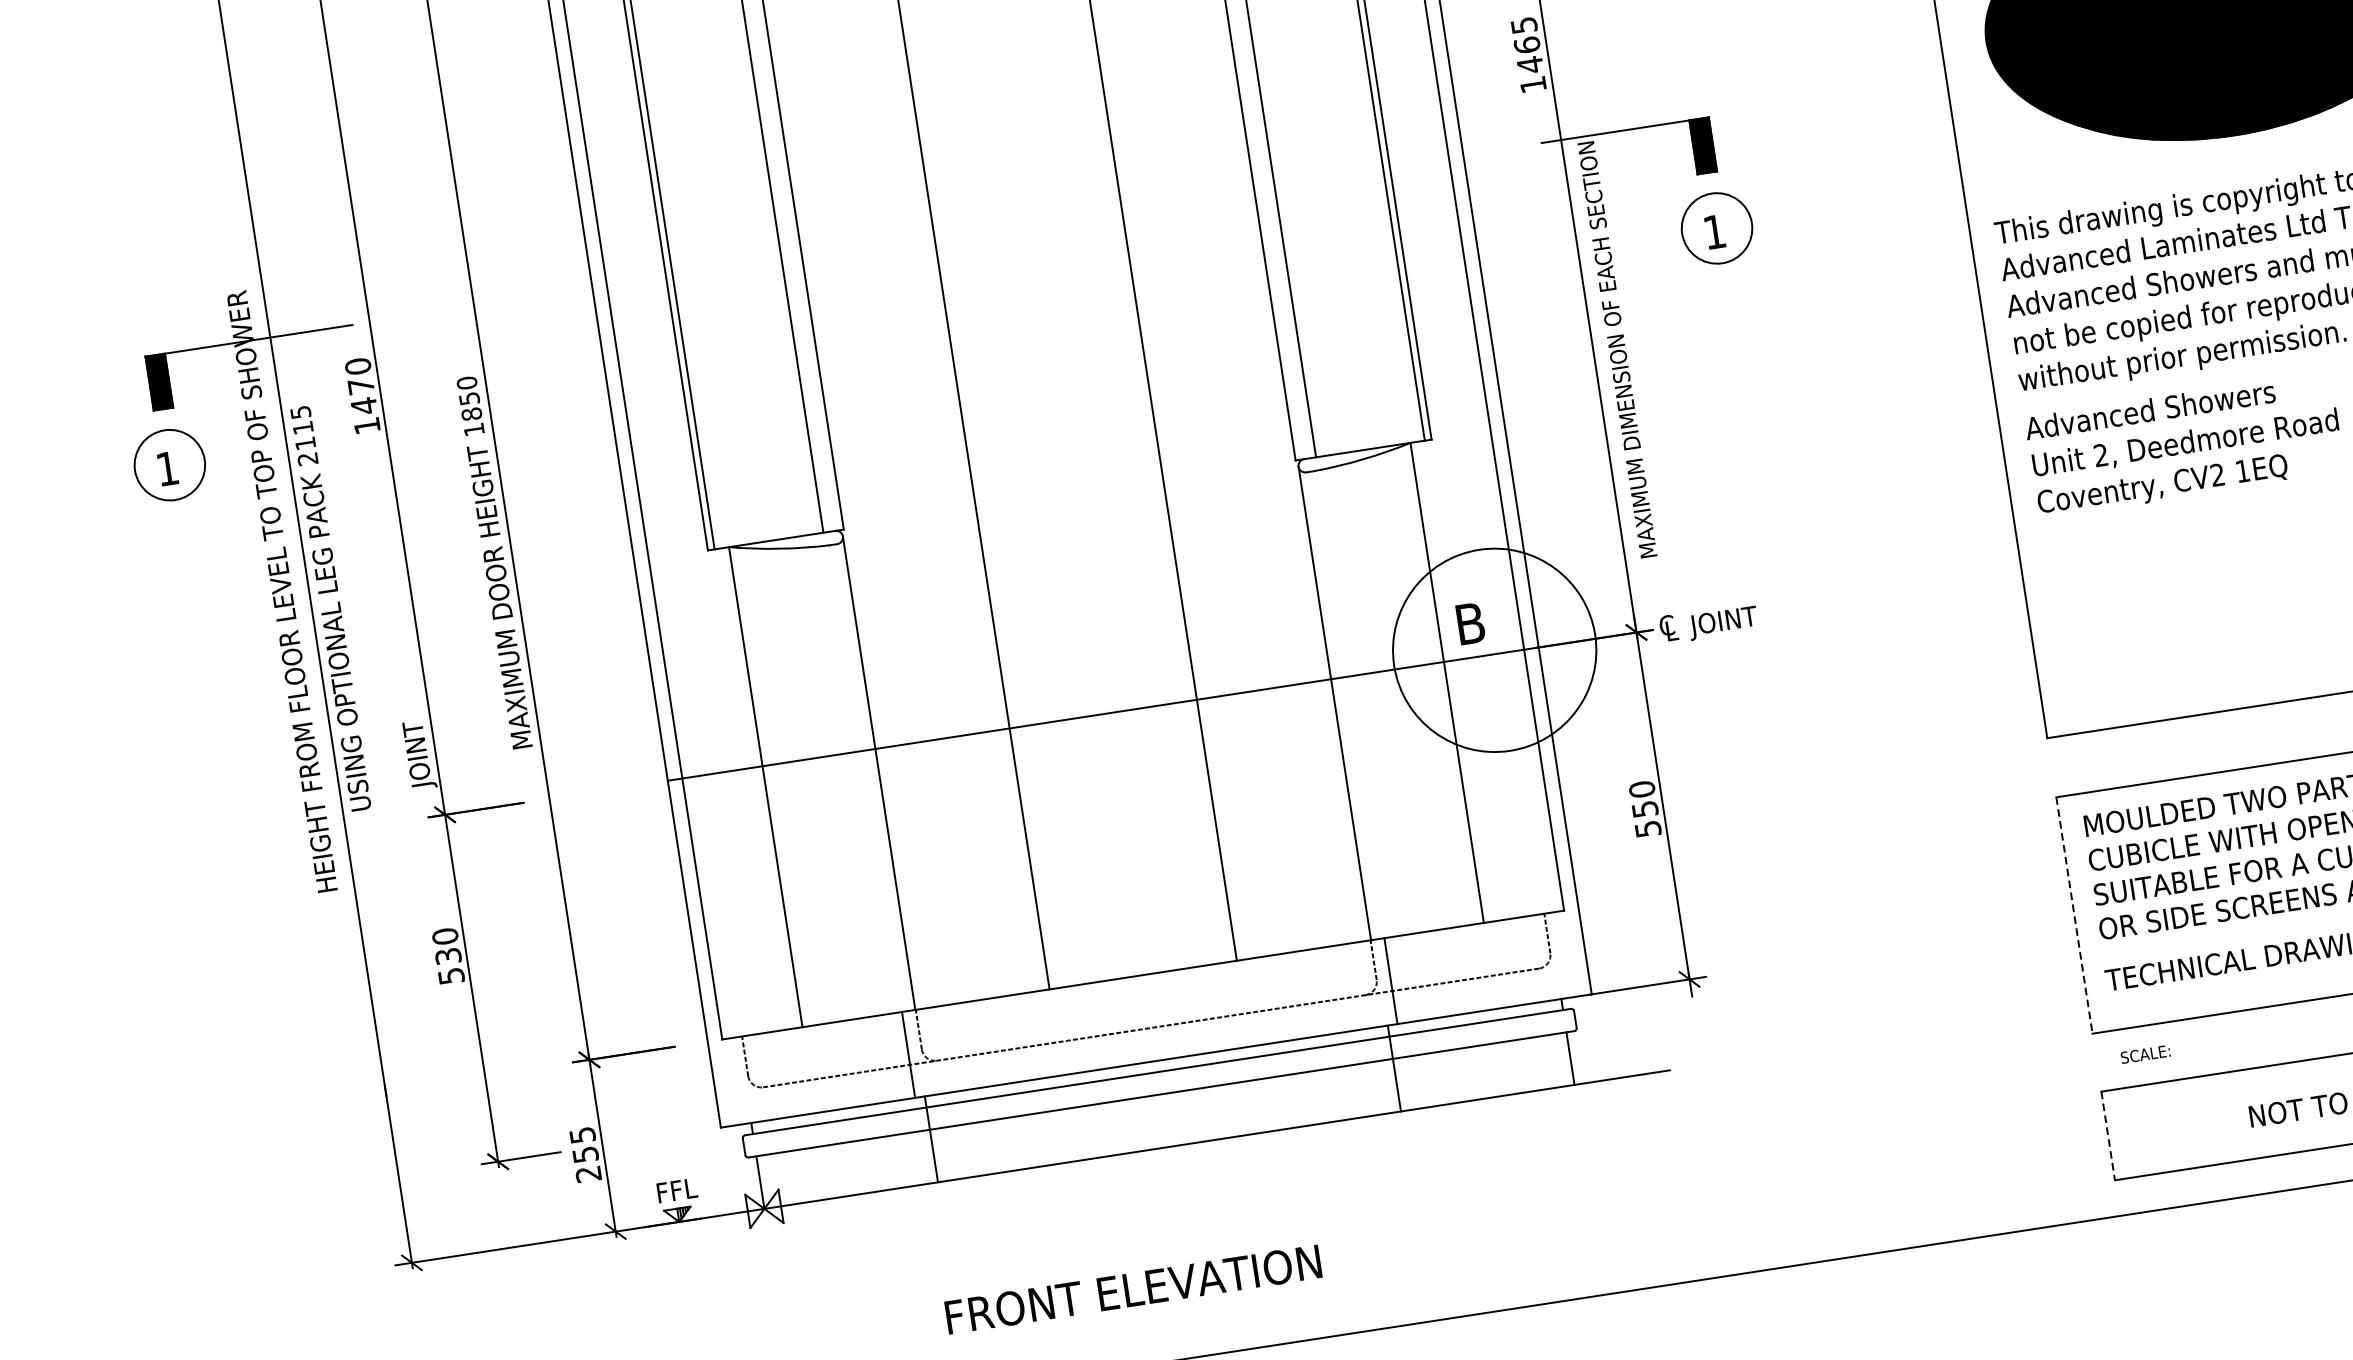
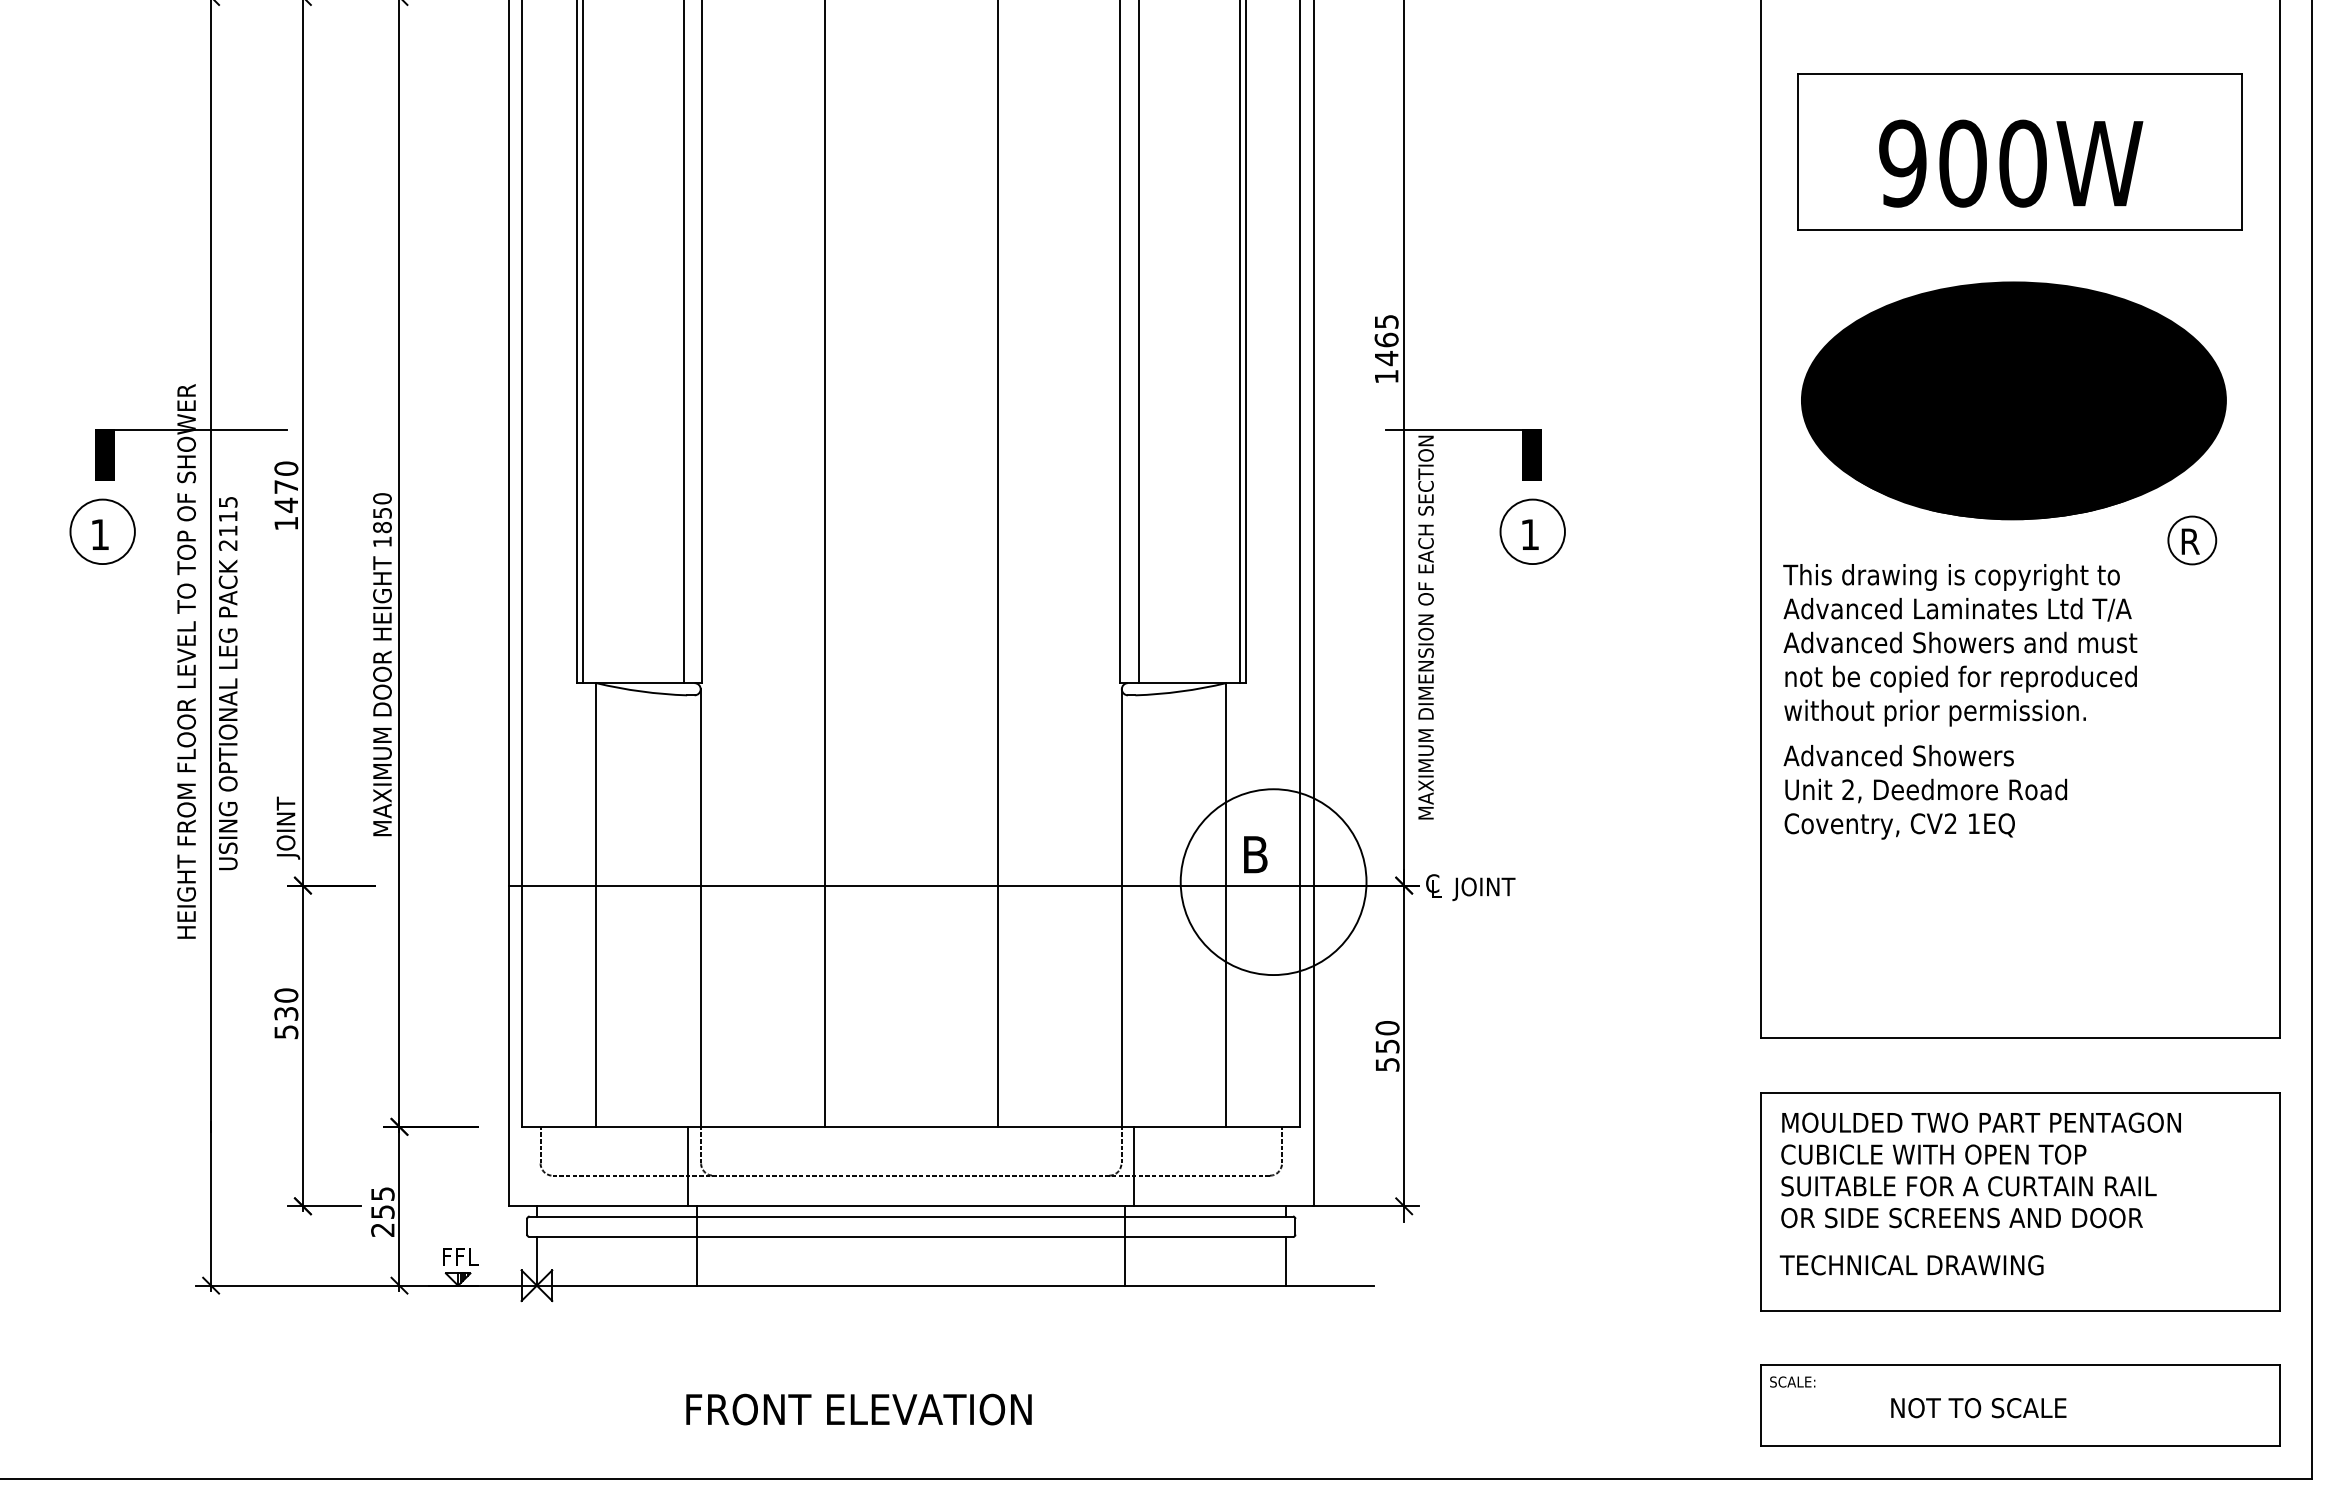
line: (2074, 916) -> (1760, 1202), dashed -> solid
text: (2145, 1053) -> (1792, 1381), moved
line: (2108, 1135) -> (1760, 1405), dashed -> solid

